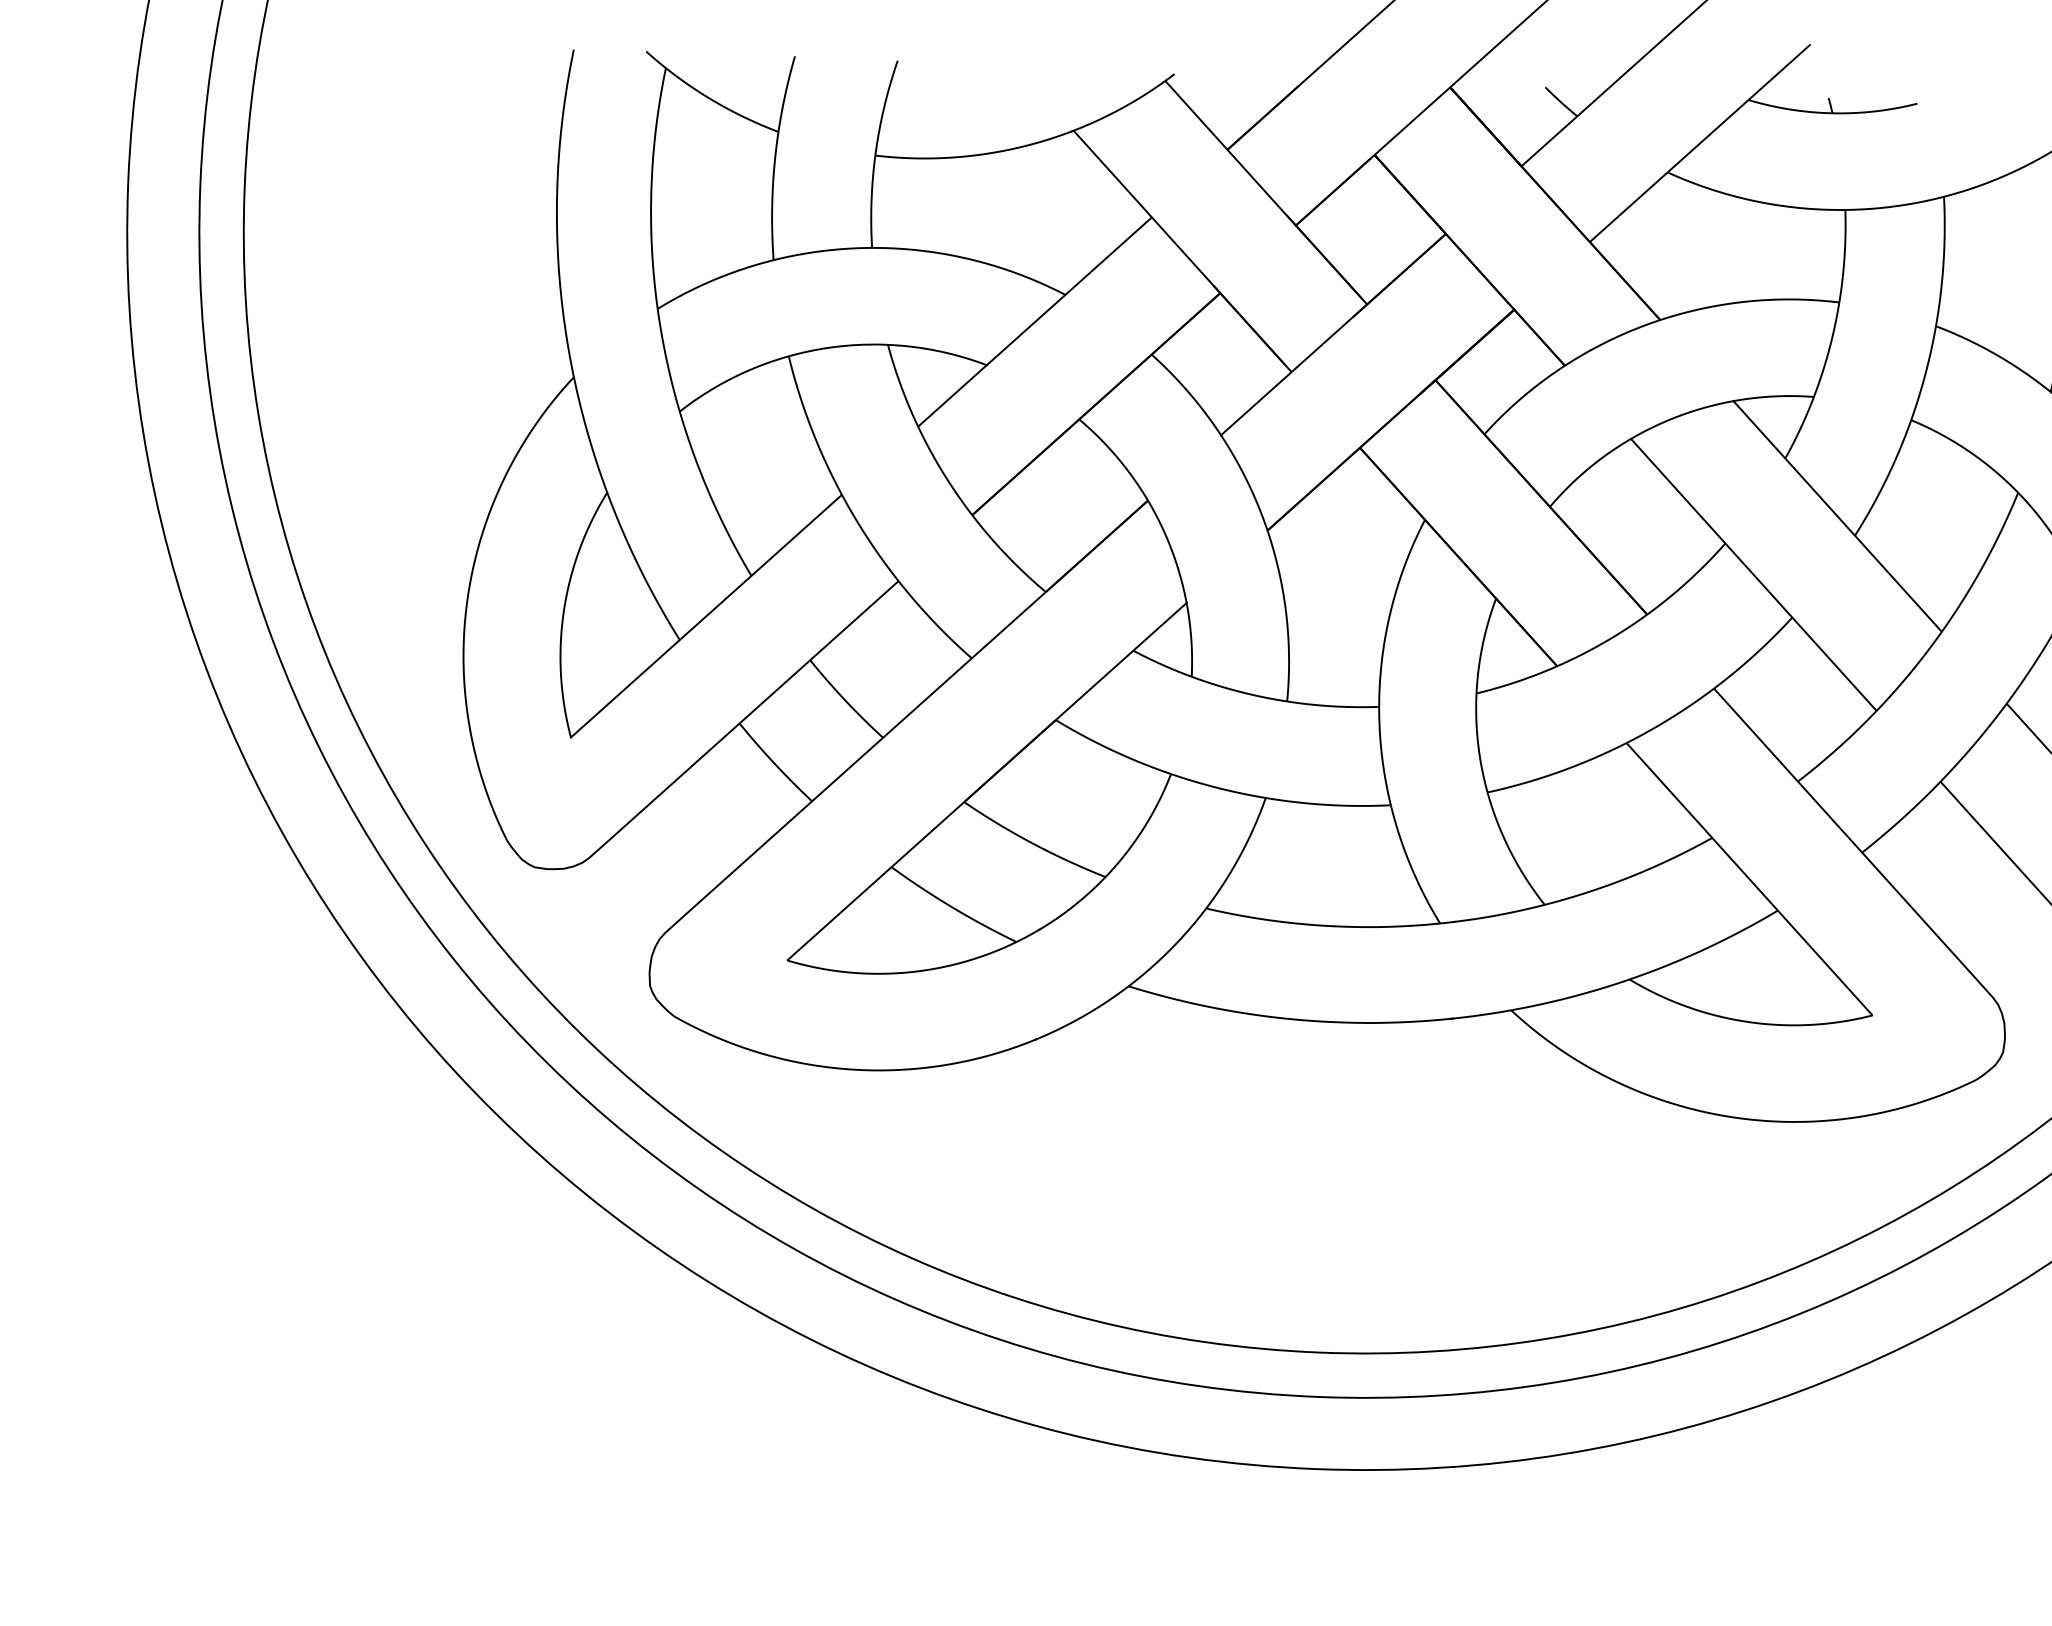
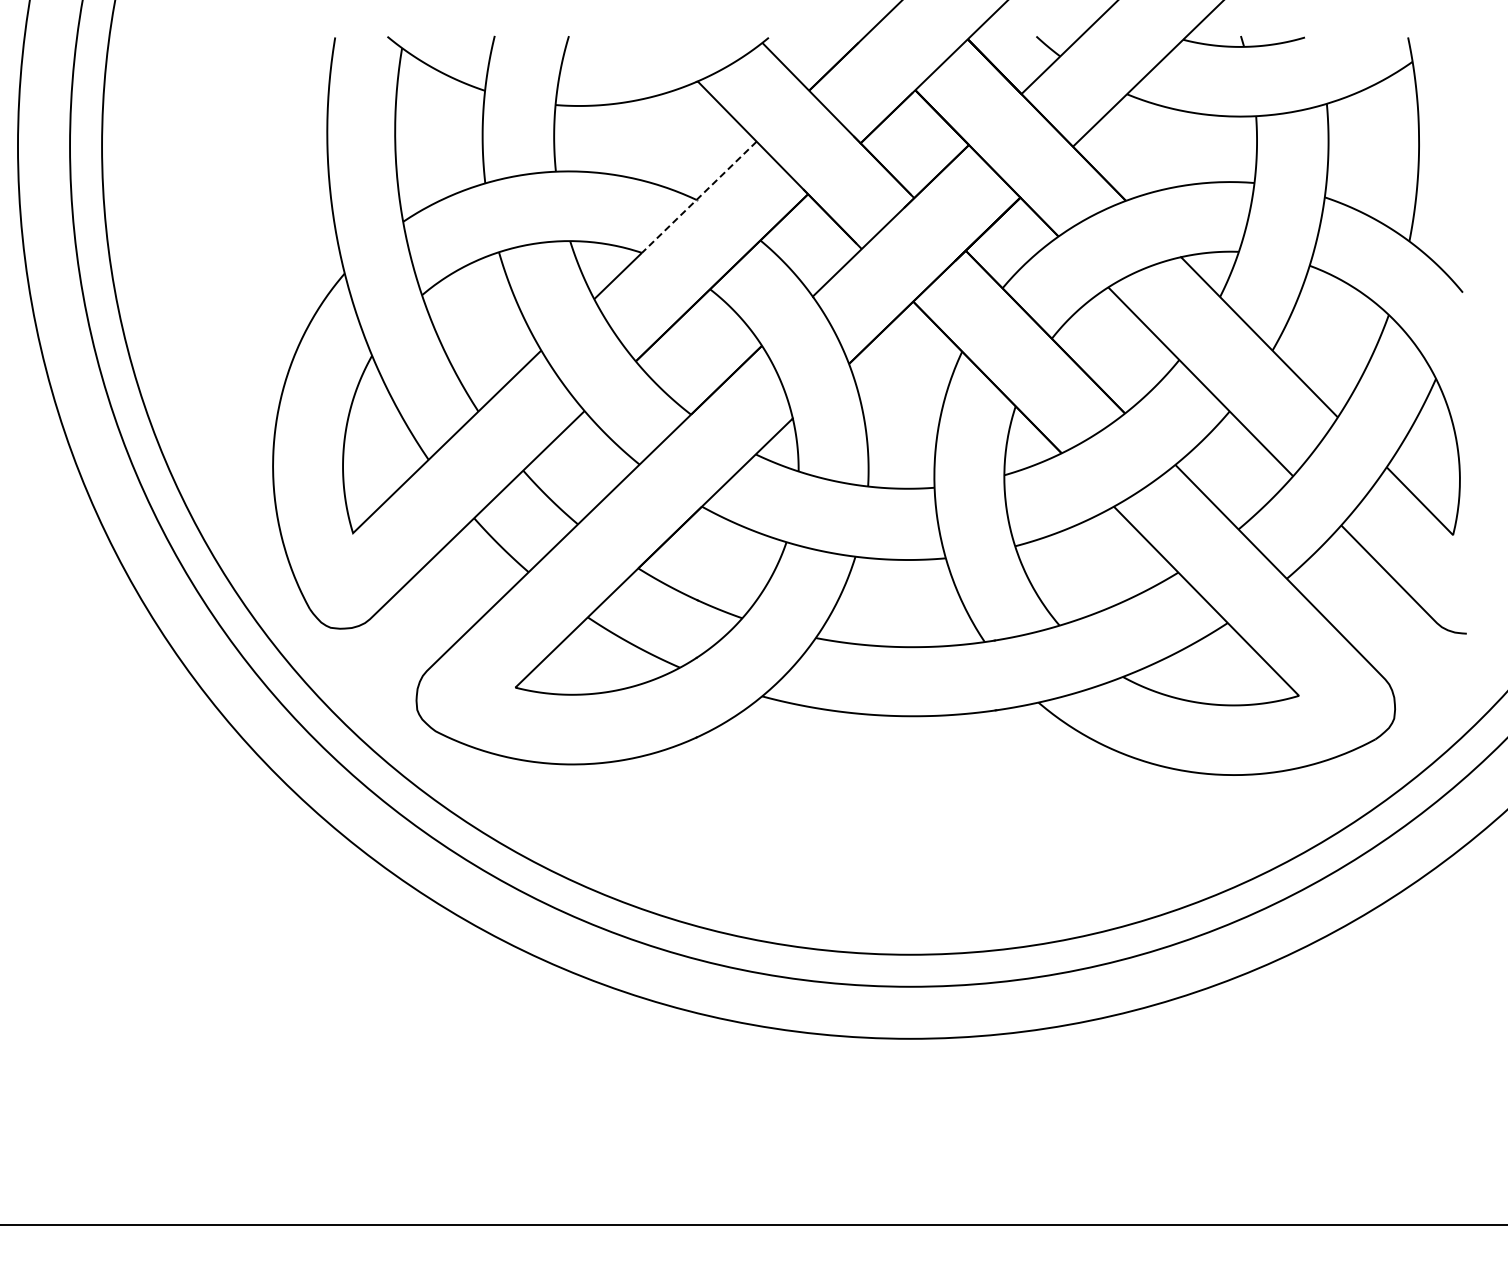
line: (1068, 292) -> (698, 198), solid -> dashed

